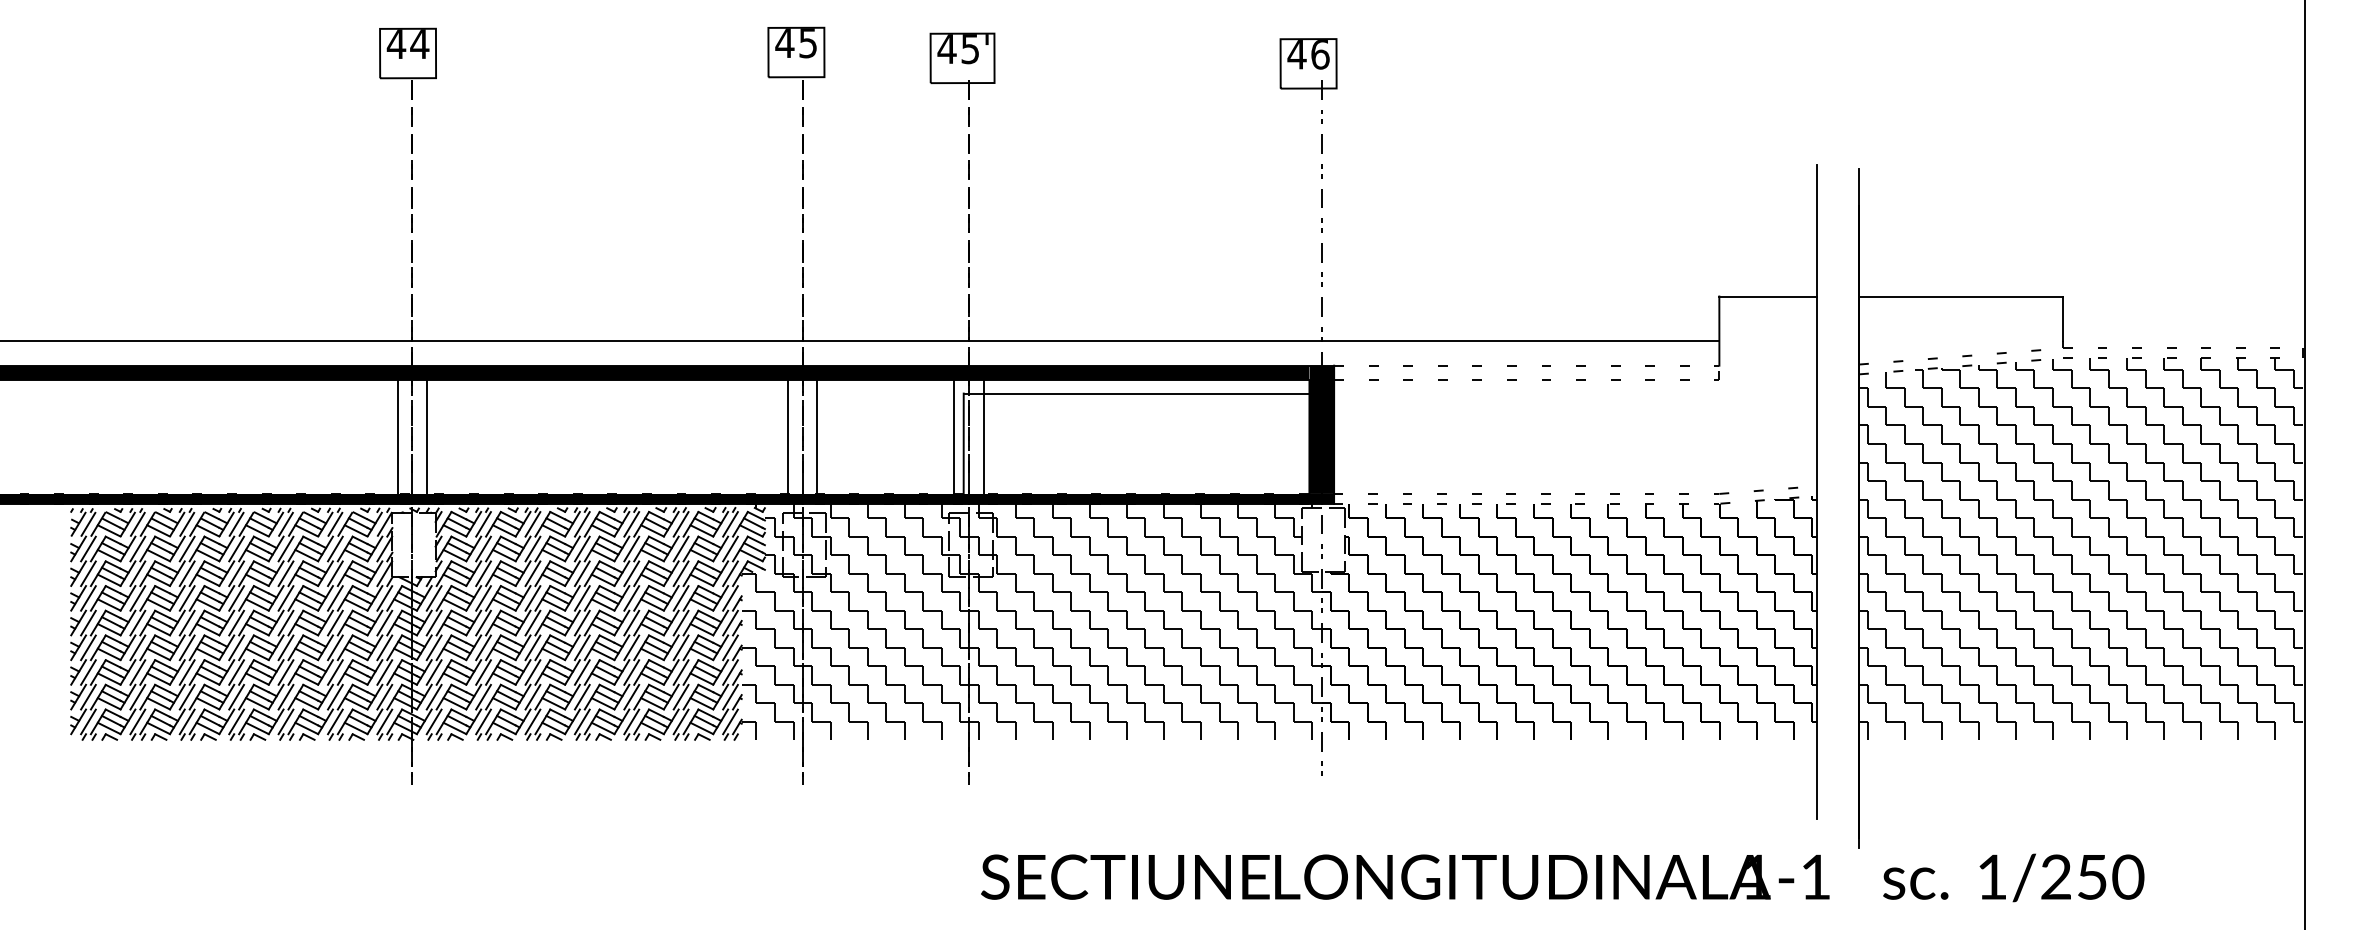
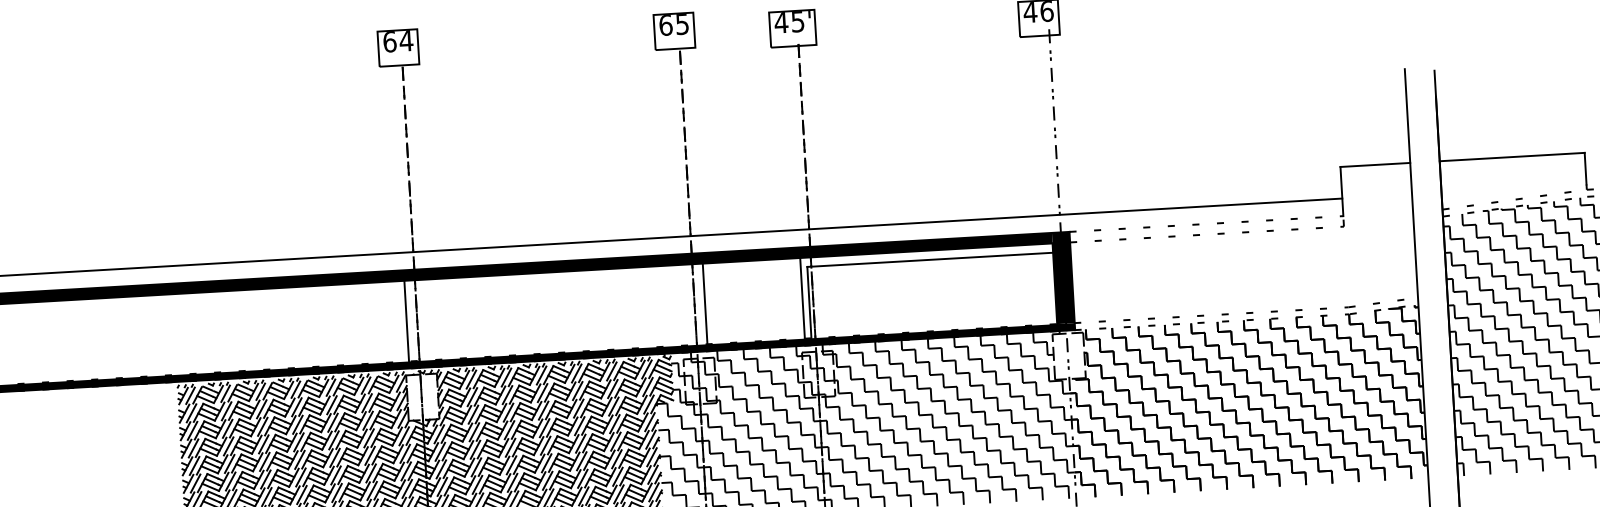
text: (784, 43) -> (665, 25), 45 -> 65
text: (396, 44) -> (389, 42), 44 -> 64
line: (427, 436) -> (427, 319), removed
line: (787, 436) -> (683, 304), removed
line: (984, 436) -> (823, 296), removed

